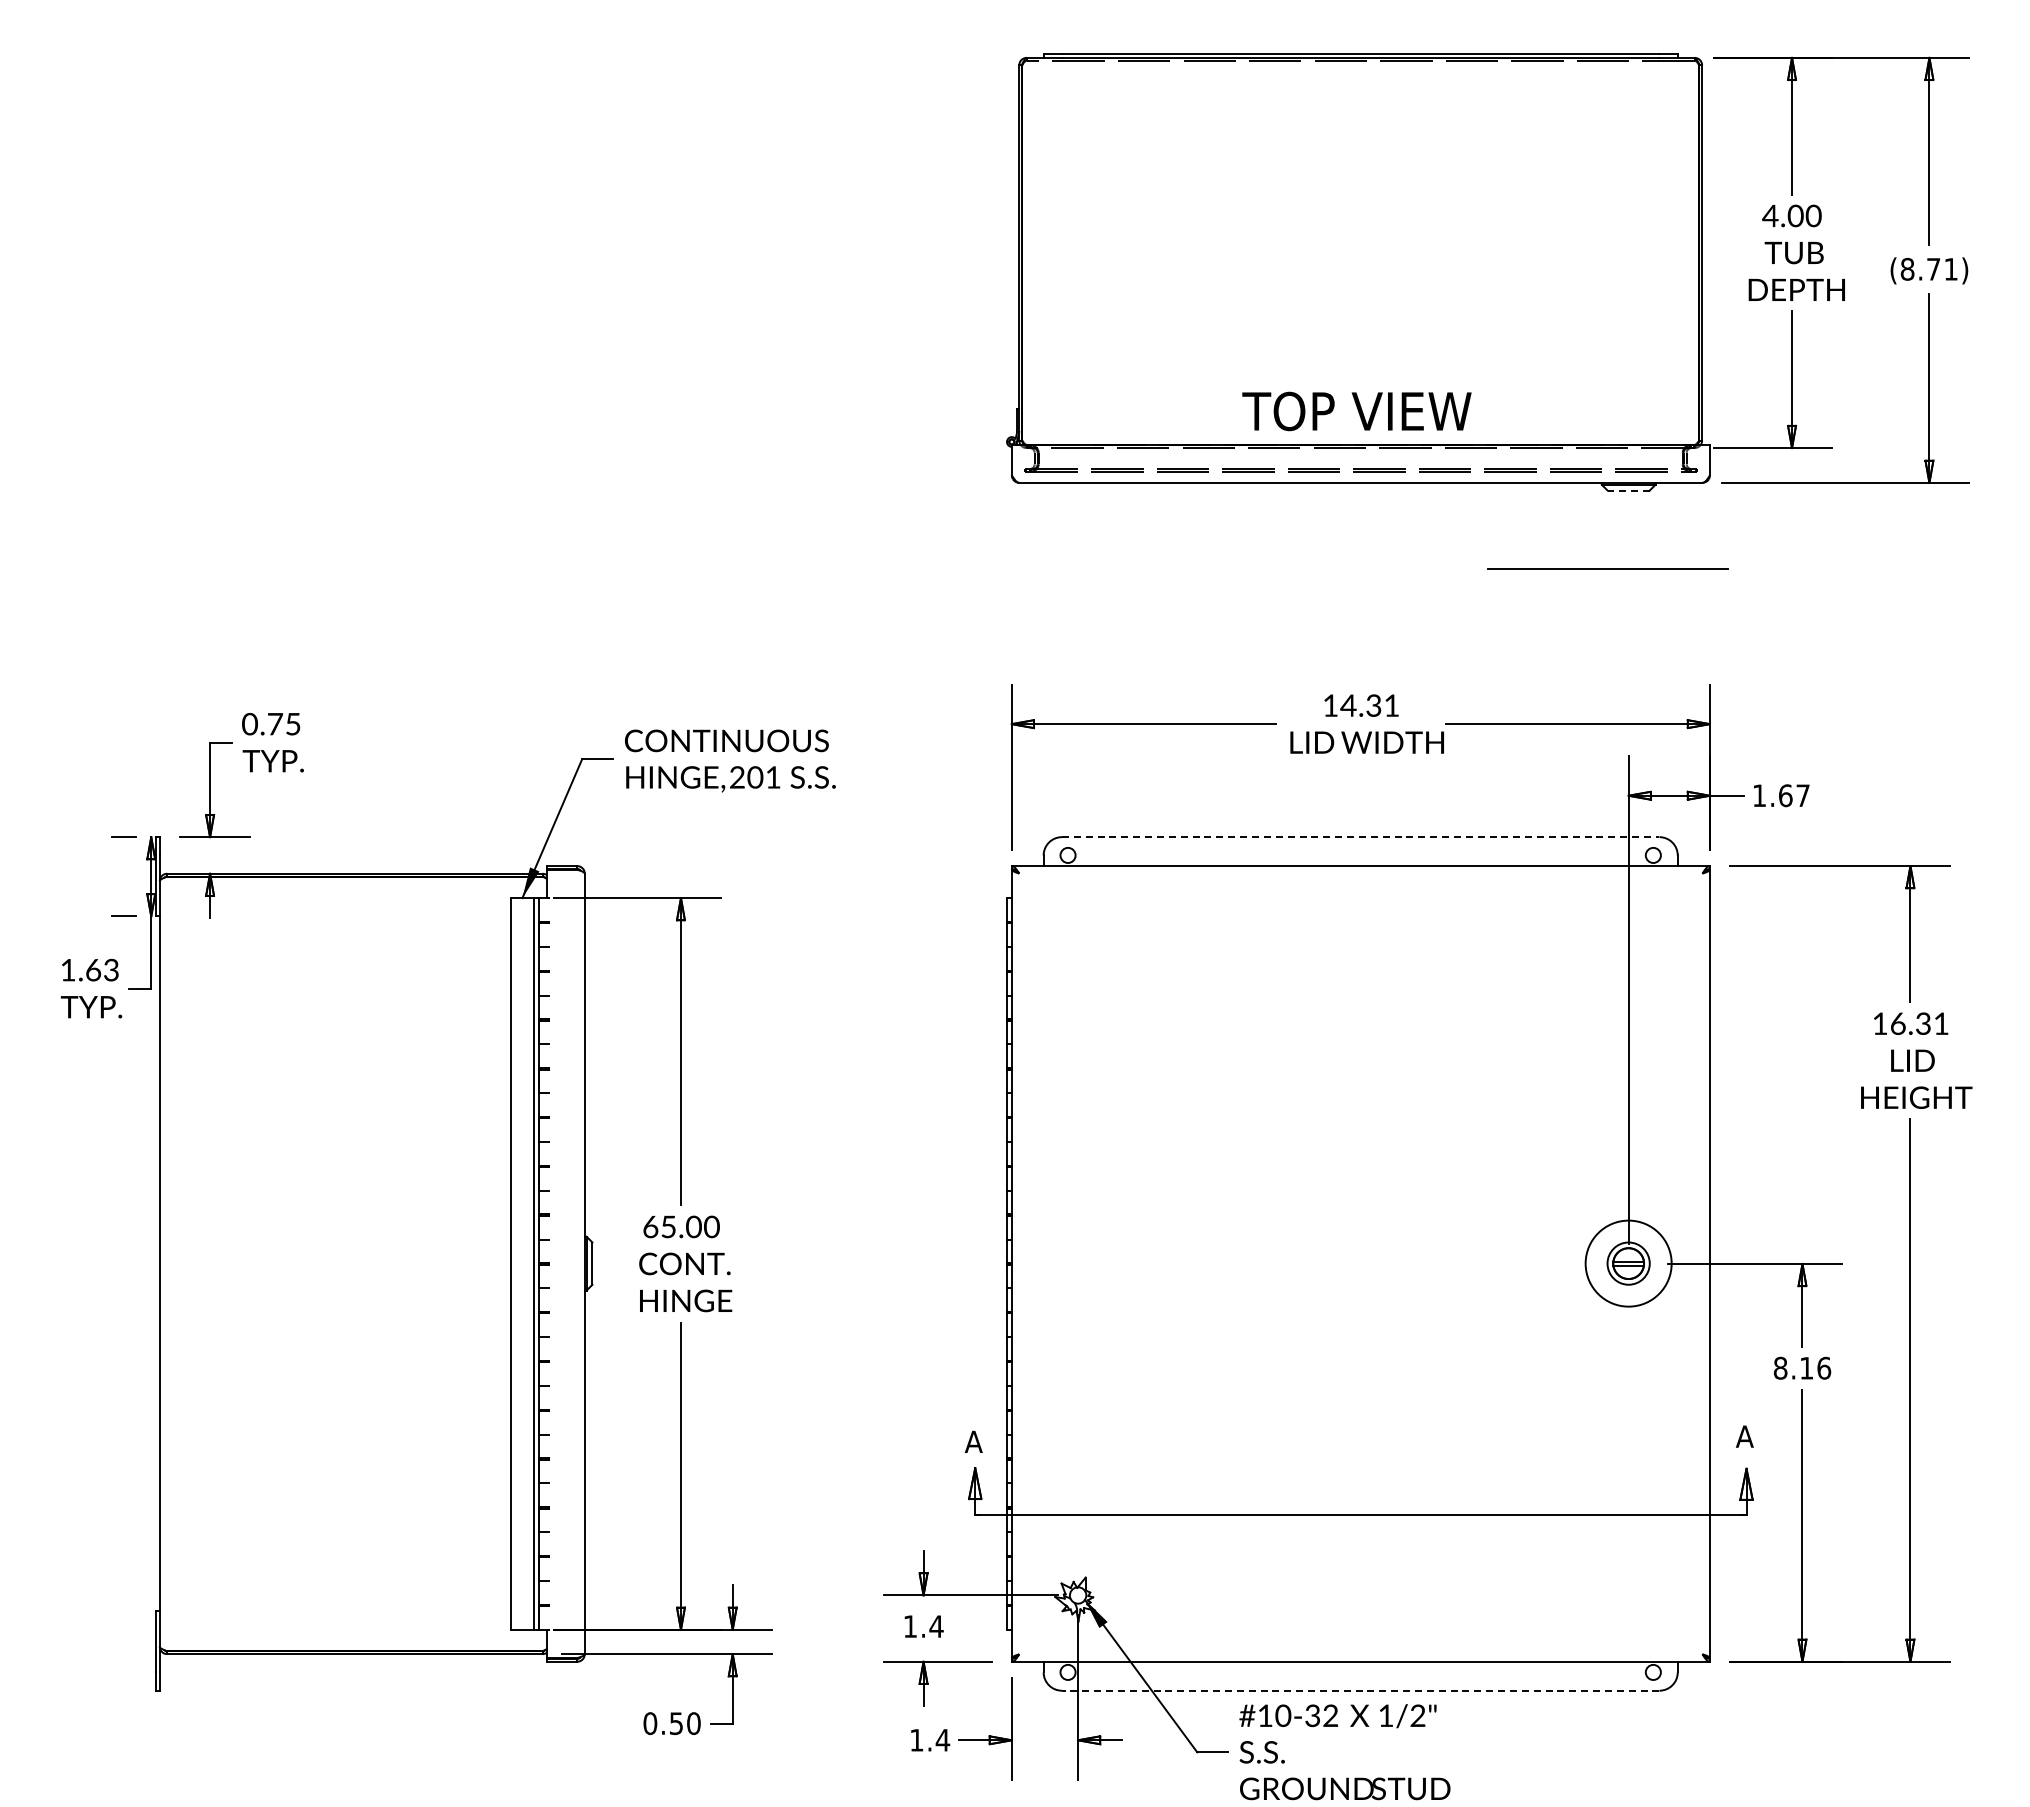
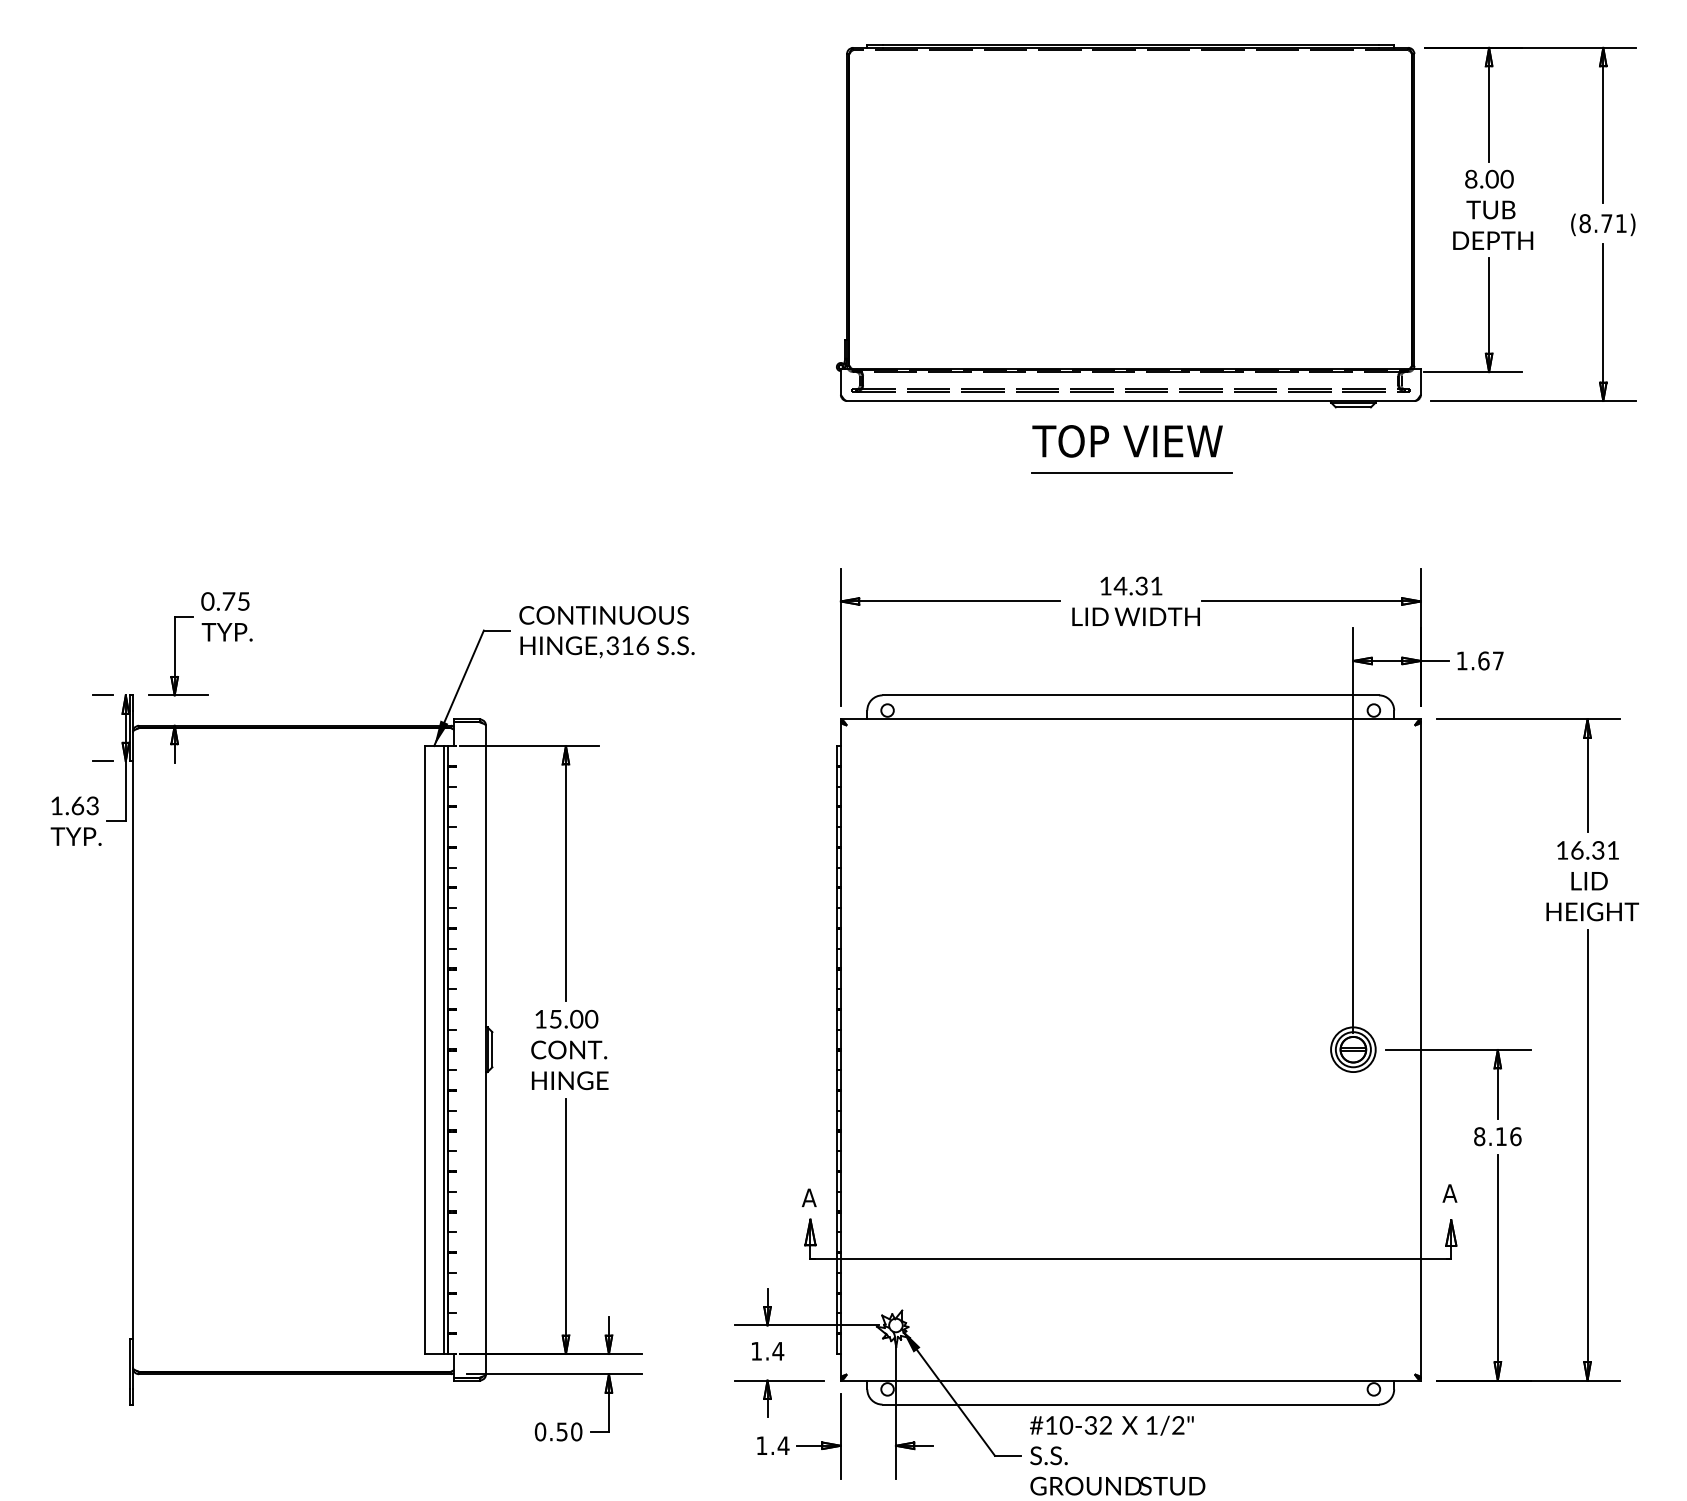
text: (1770, 215) -> (1471, 178), 4.00 -> 8.00
text: (1356, 411) -> (1127, 441), moved
line: (1628, 490) -> (1353, 407), dashed -> solid
line: (1607, 568) -> (1131, 472), moved
text: (755, 777) -> (627, 645), 201 -> 316
line: (1360, 837) -> (1130, 695), dashed -> solid
text: (650, 1226) -> (540, 1018), 65.00 -> 15.00
circle: (1628, 1263) -> (1353, 1049), size x0.62
line: (1360, 1690) -> (1130, 1404), dashed -> solid

